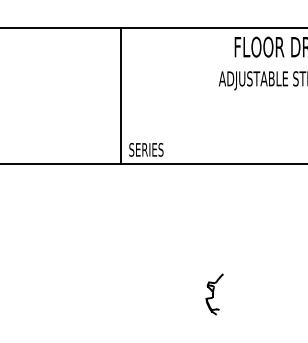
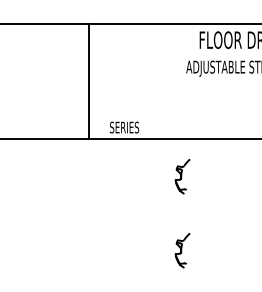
line: (121, 95) -> (89, 81), moved
part: (214, 207) -> (182, 176), added

